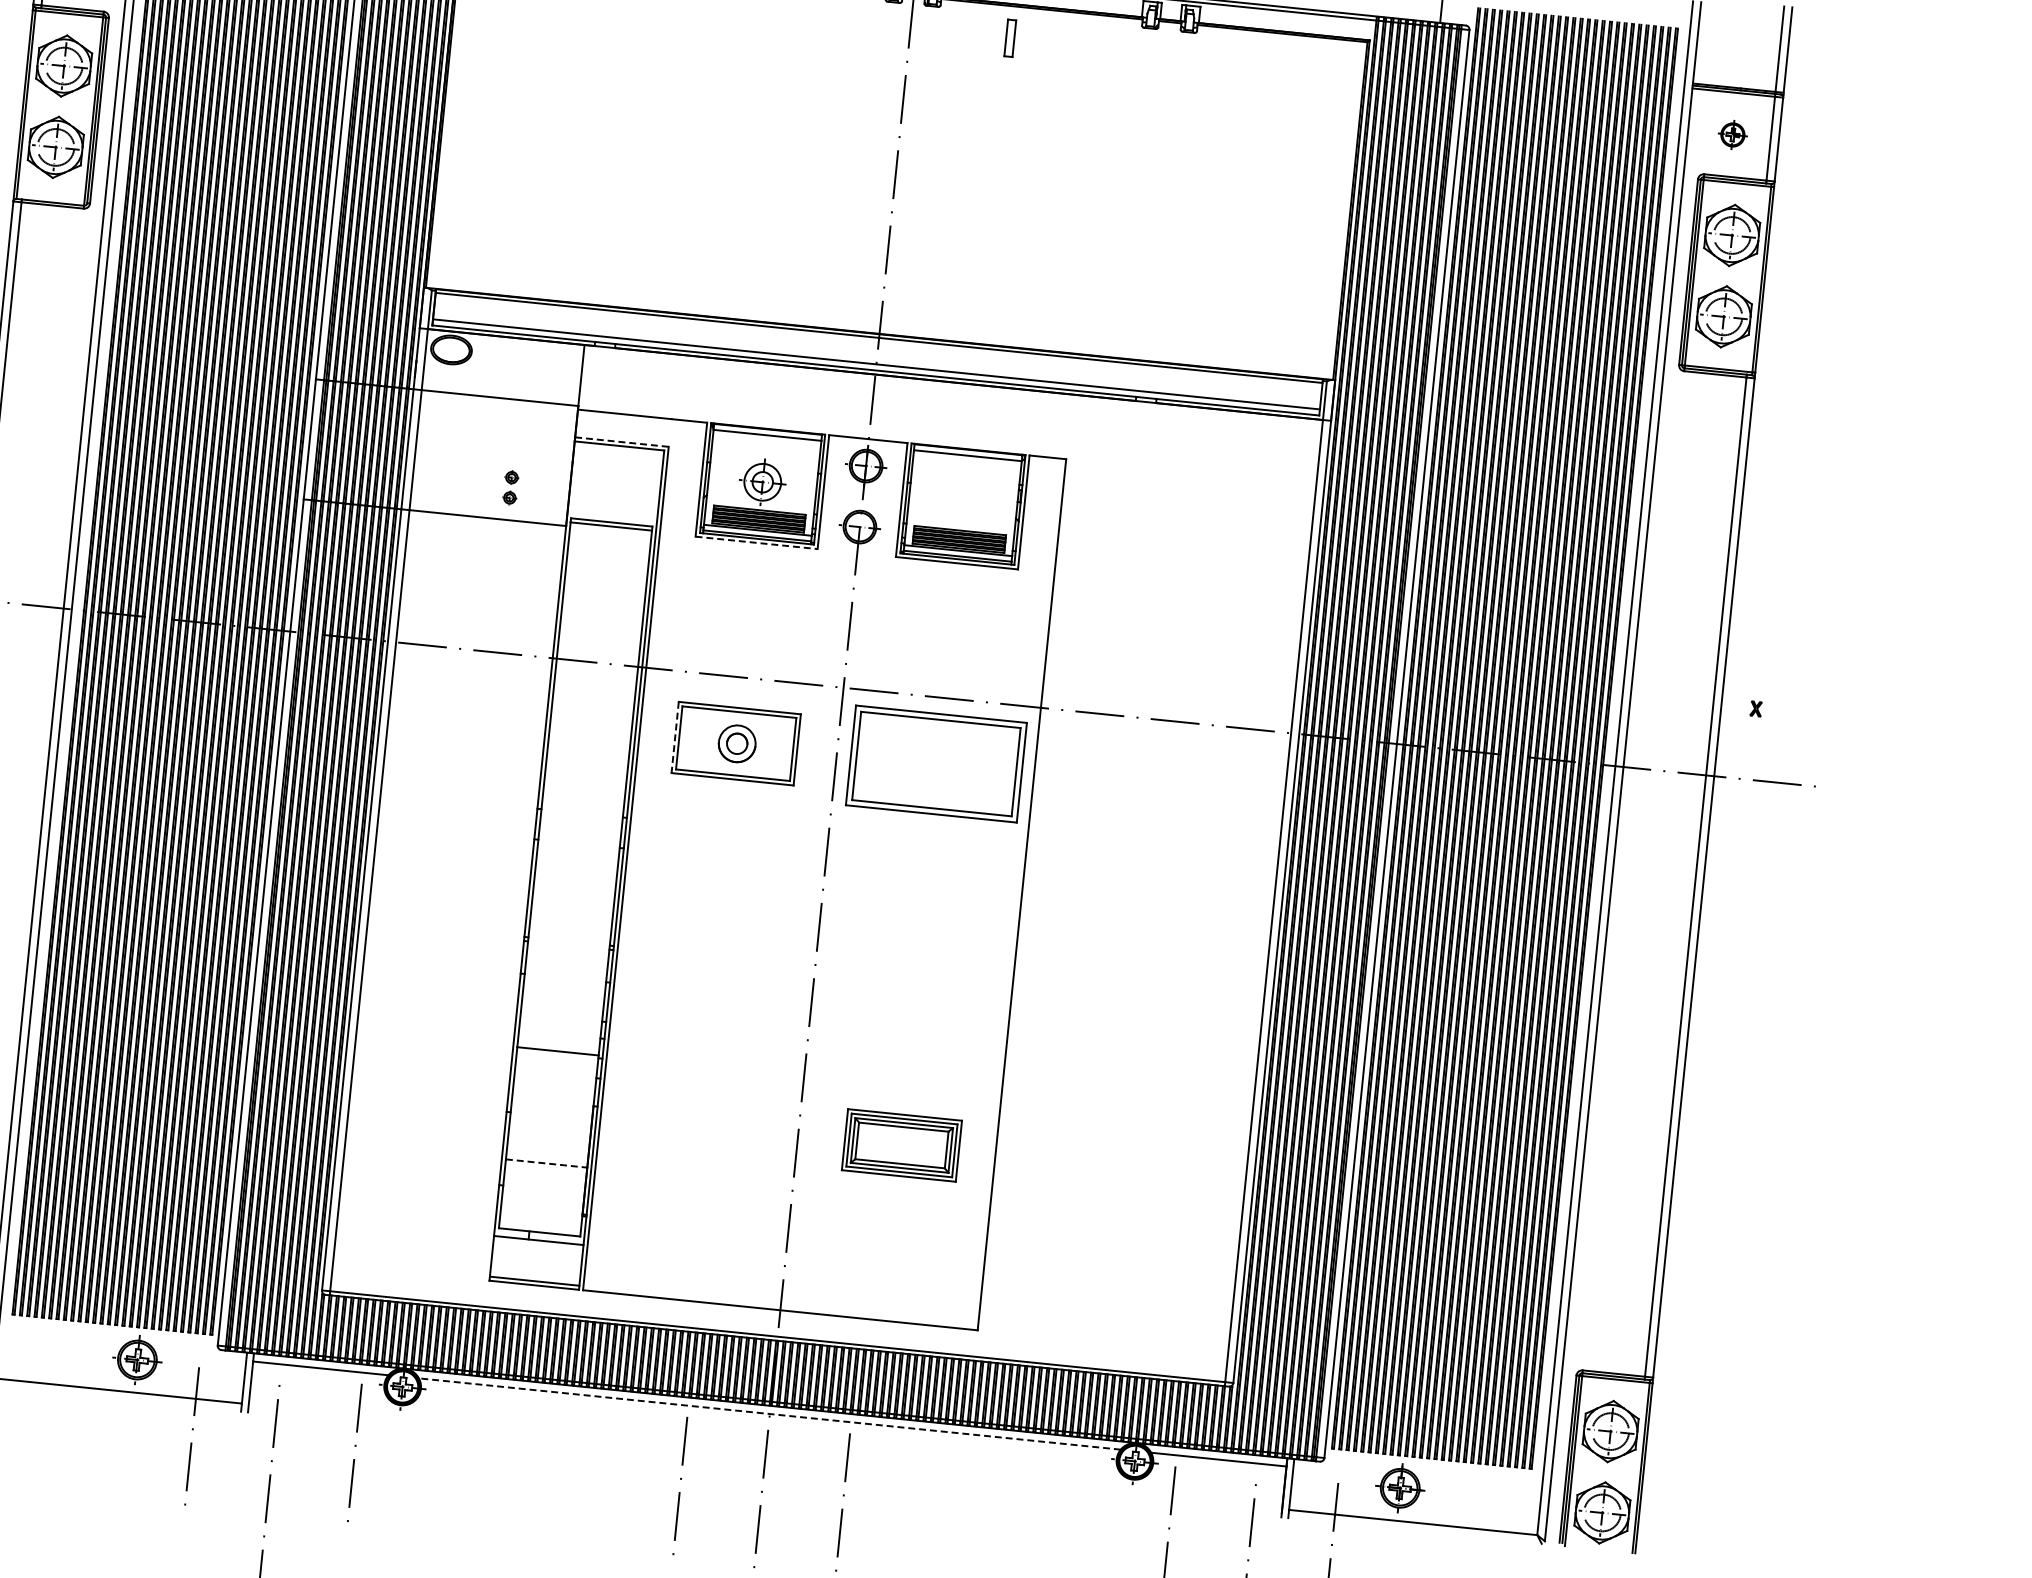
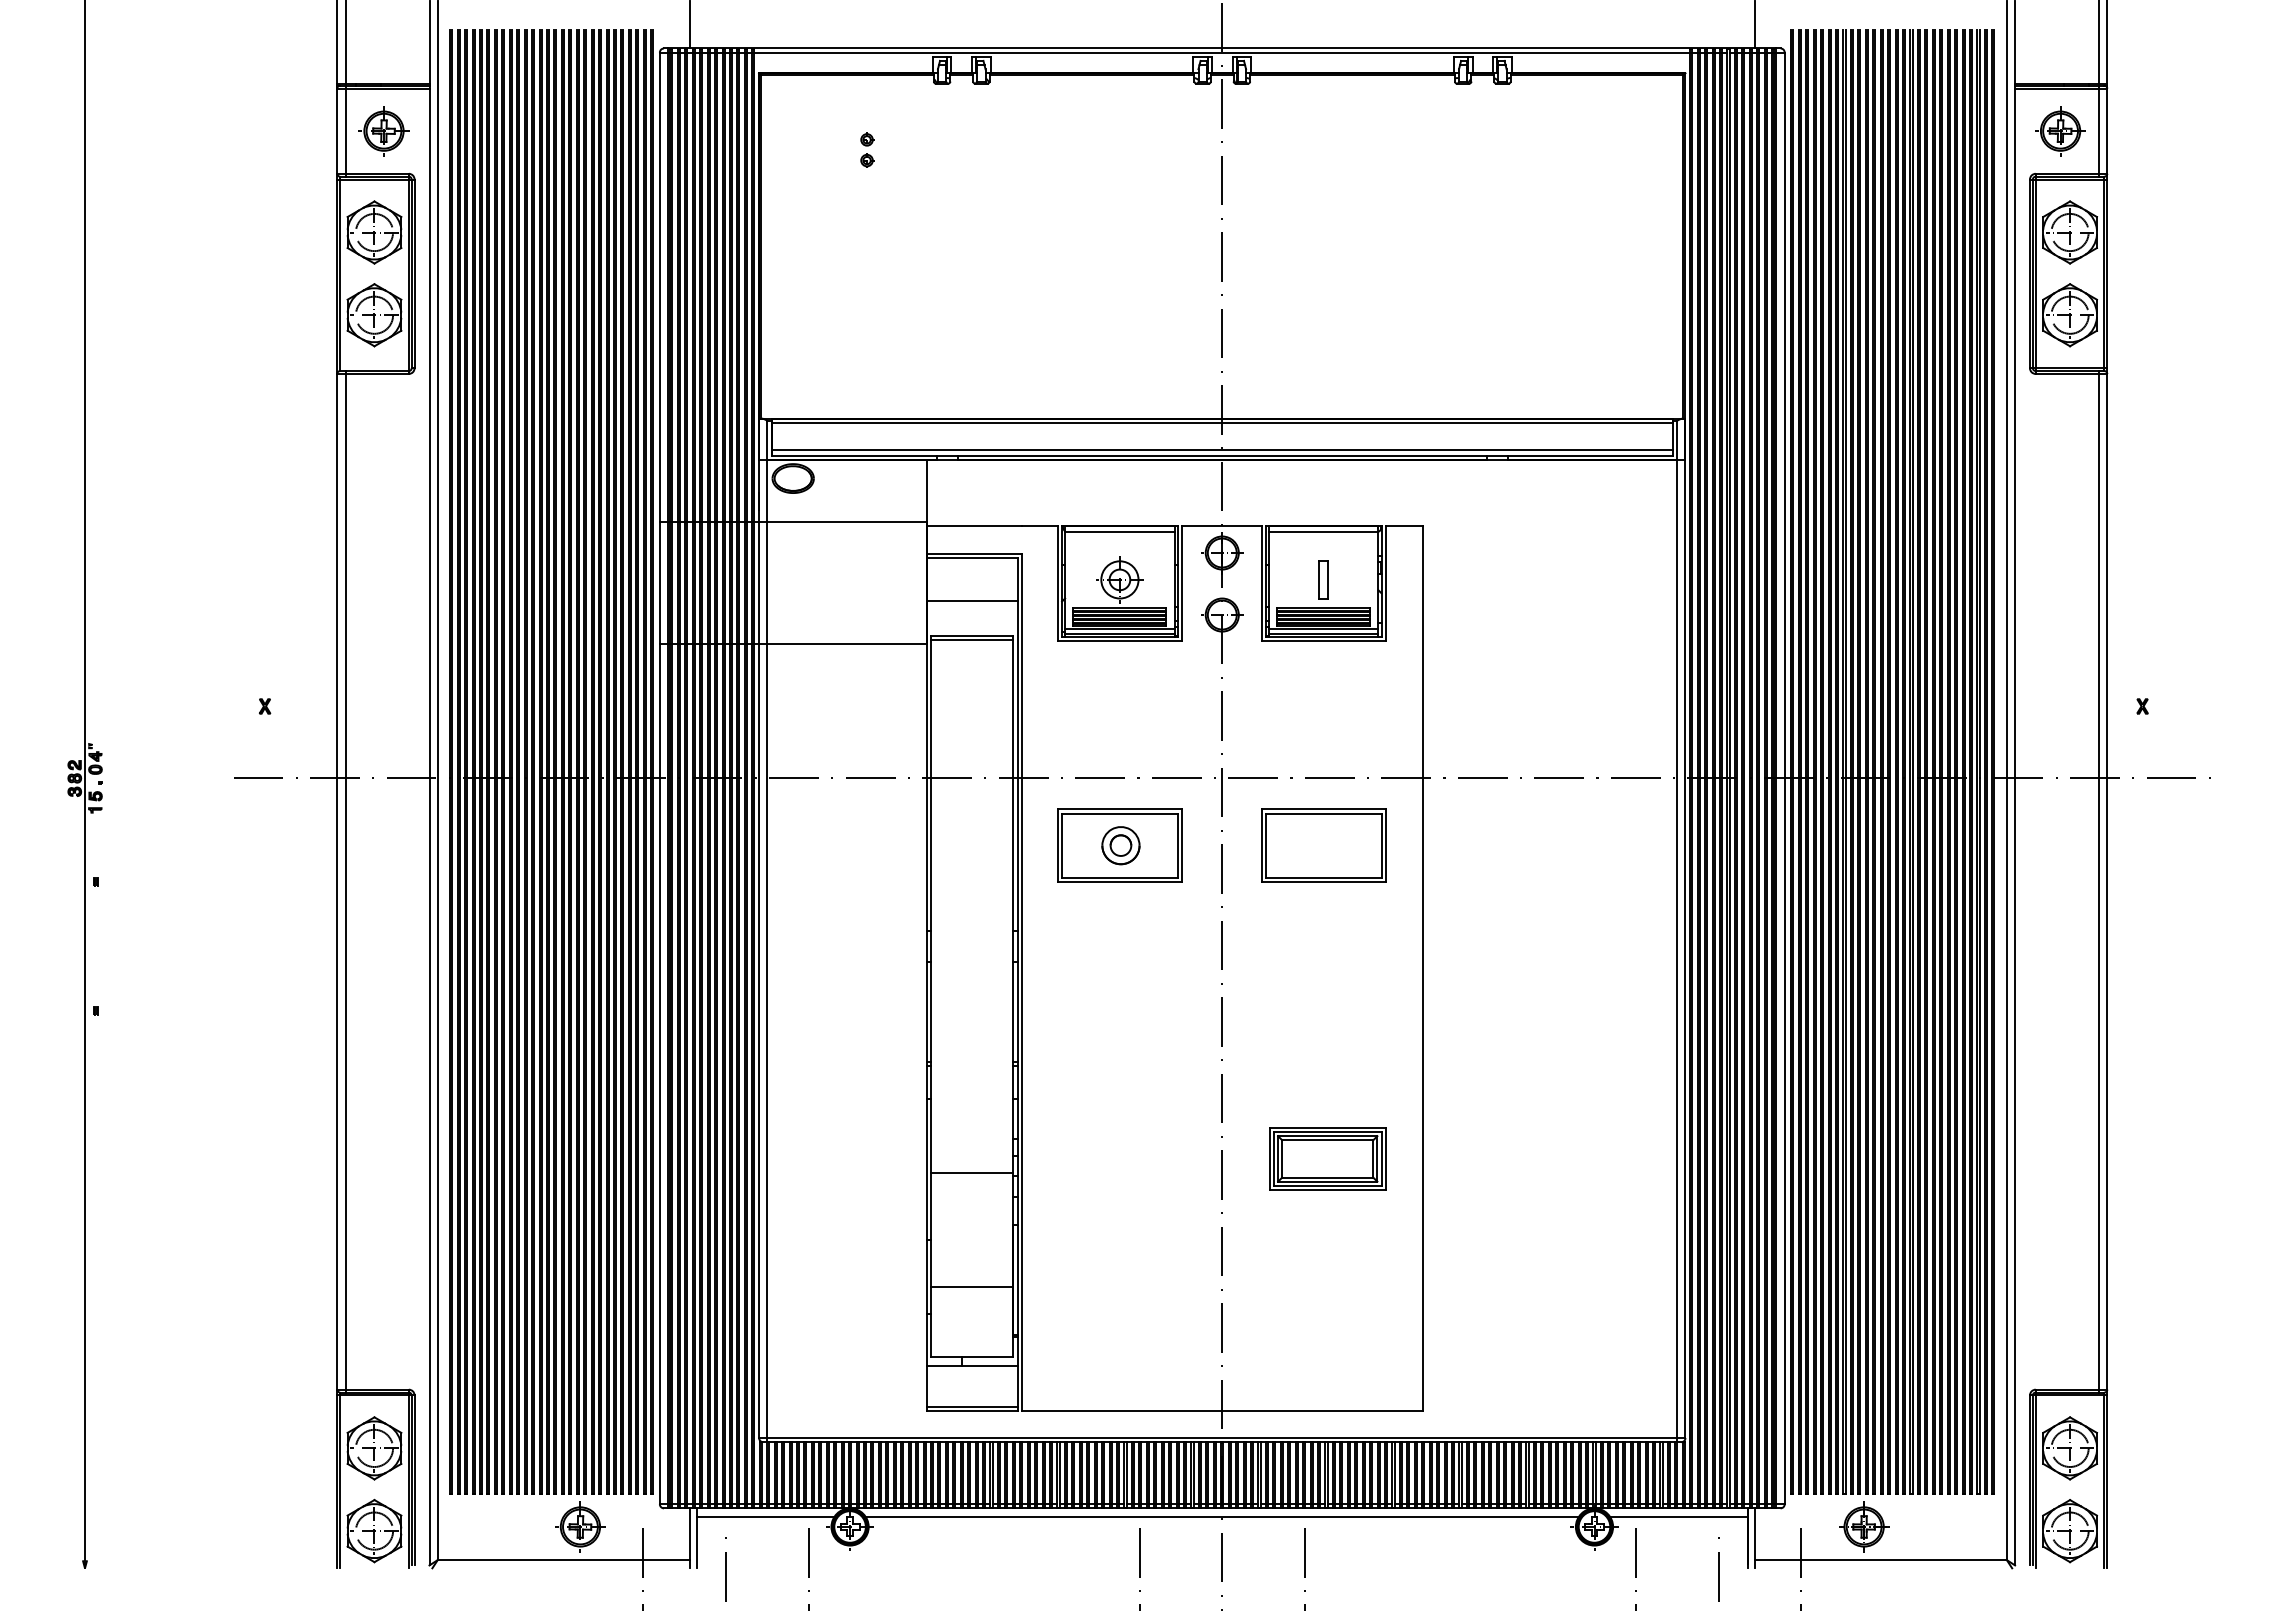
part: (1010, 37) -> (1323, 579), moved
part: (1732, 135) -> (2060, 131), size x1.67
line: (622, 441) -> (974, 553), dashed -> solid
part: (511, 487) -> (867, 149), moved
line: (614, 488) -> (971, 601), added
line: (757, 542) -> (1120, 641), dashed -> solid
line: (674, 738) -> (1057, 846), dashed -> solid
part: (936, 763) -> (1323, 845), size x0.71
part: (901, 1145) -> (1327, 1158), moved
line: (547, 1163) -> (972, 1287), dashed -> solid
line: (770, 1413) -> (1222, 1516), dashed -> solid

